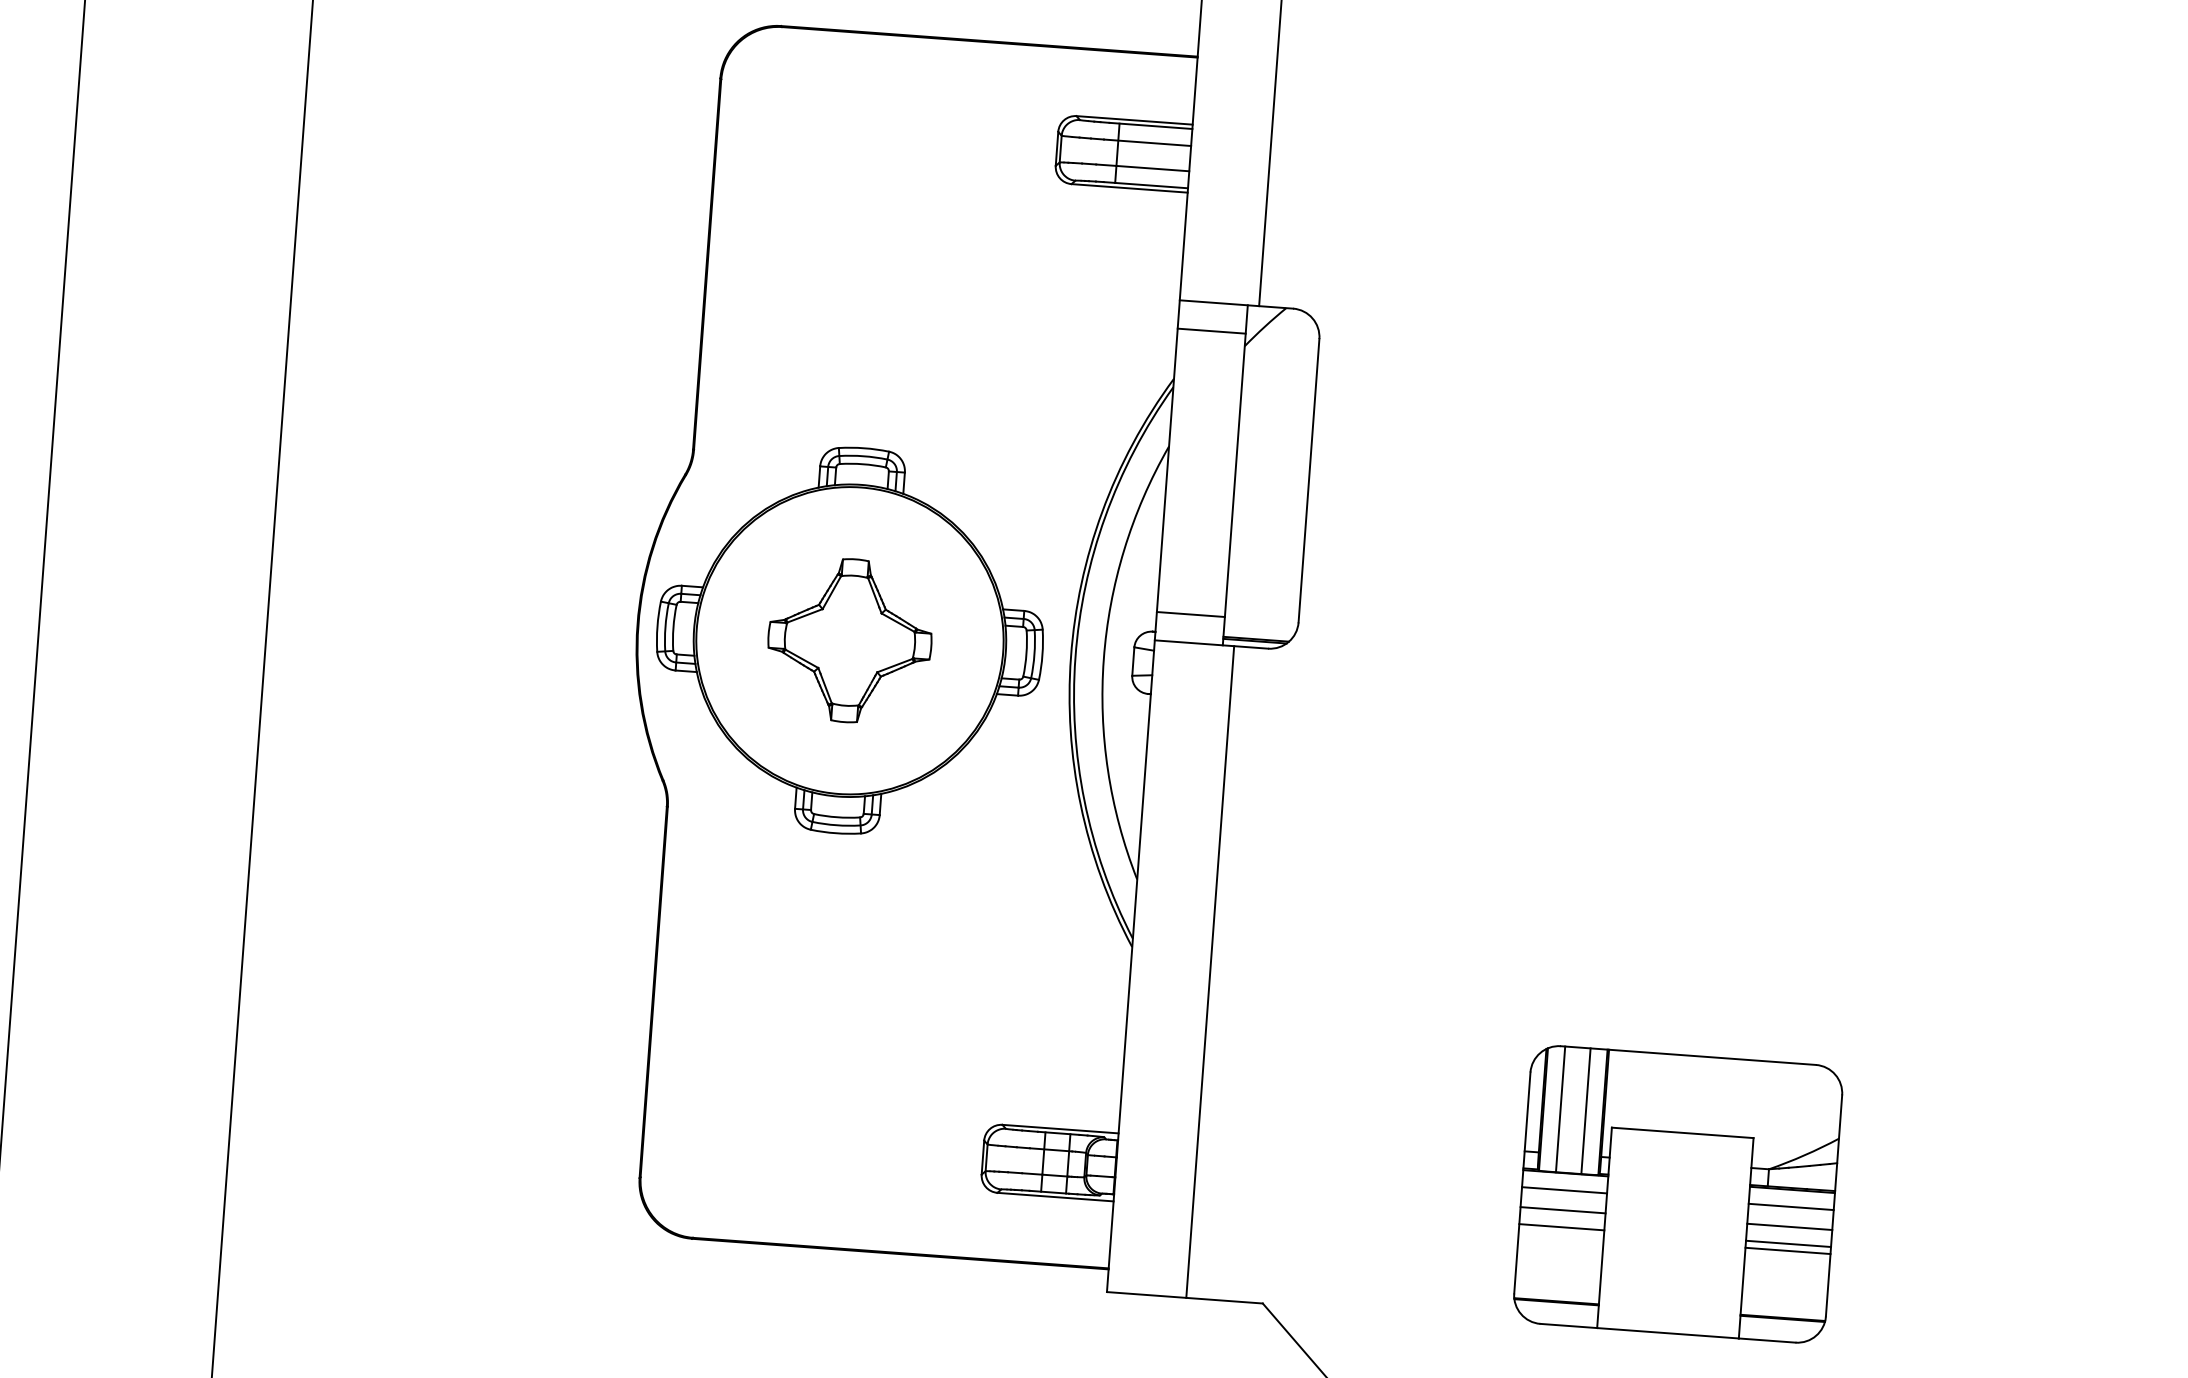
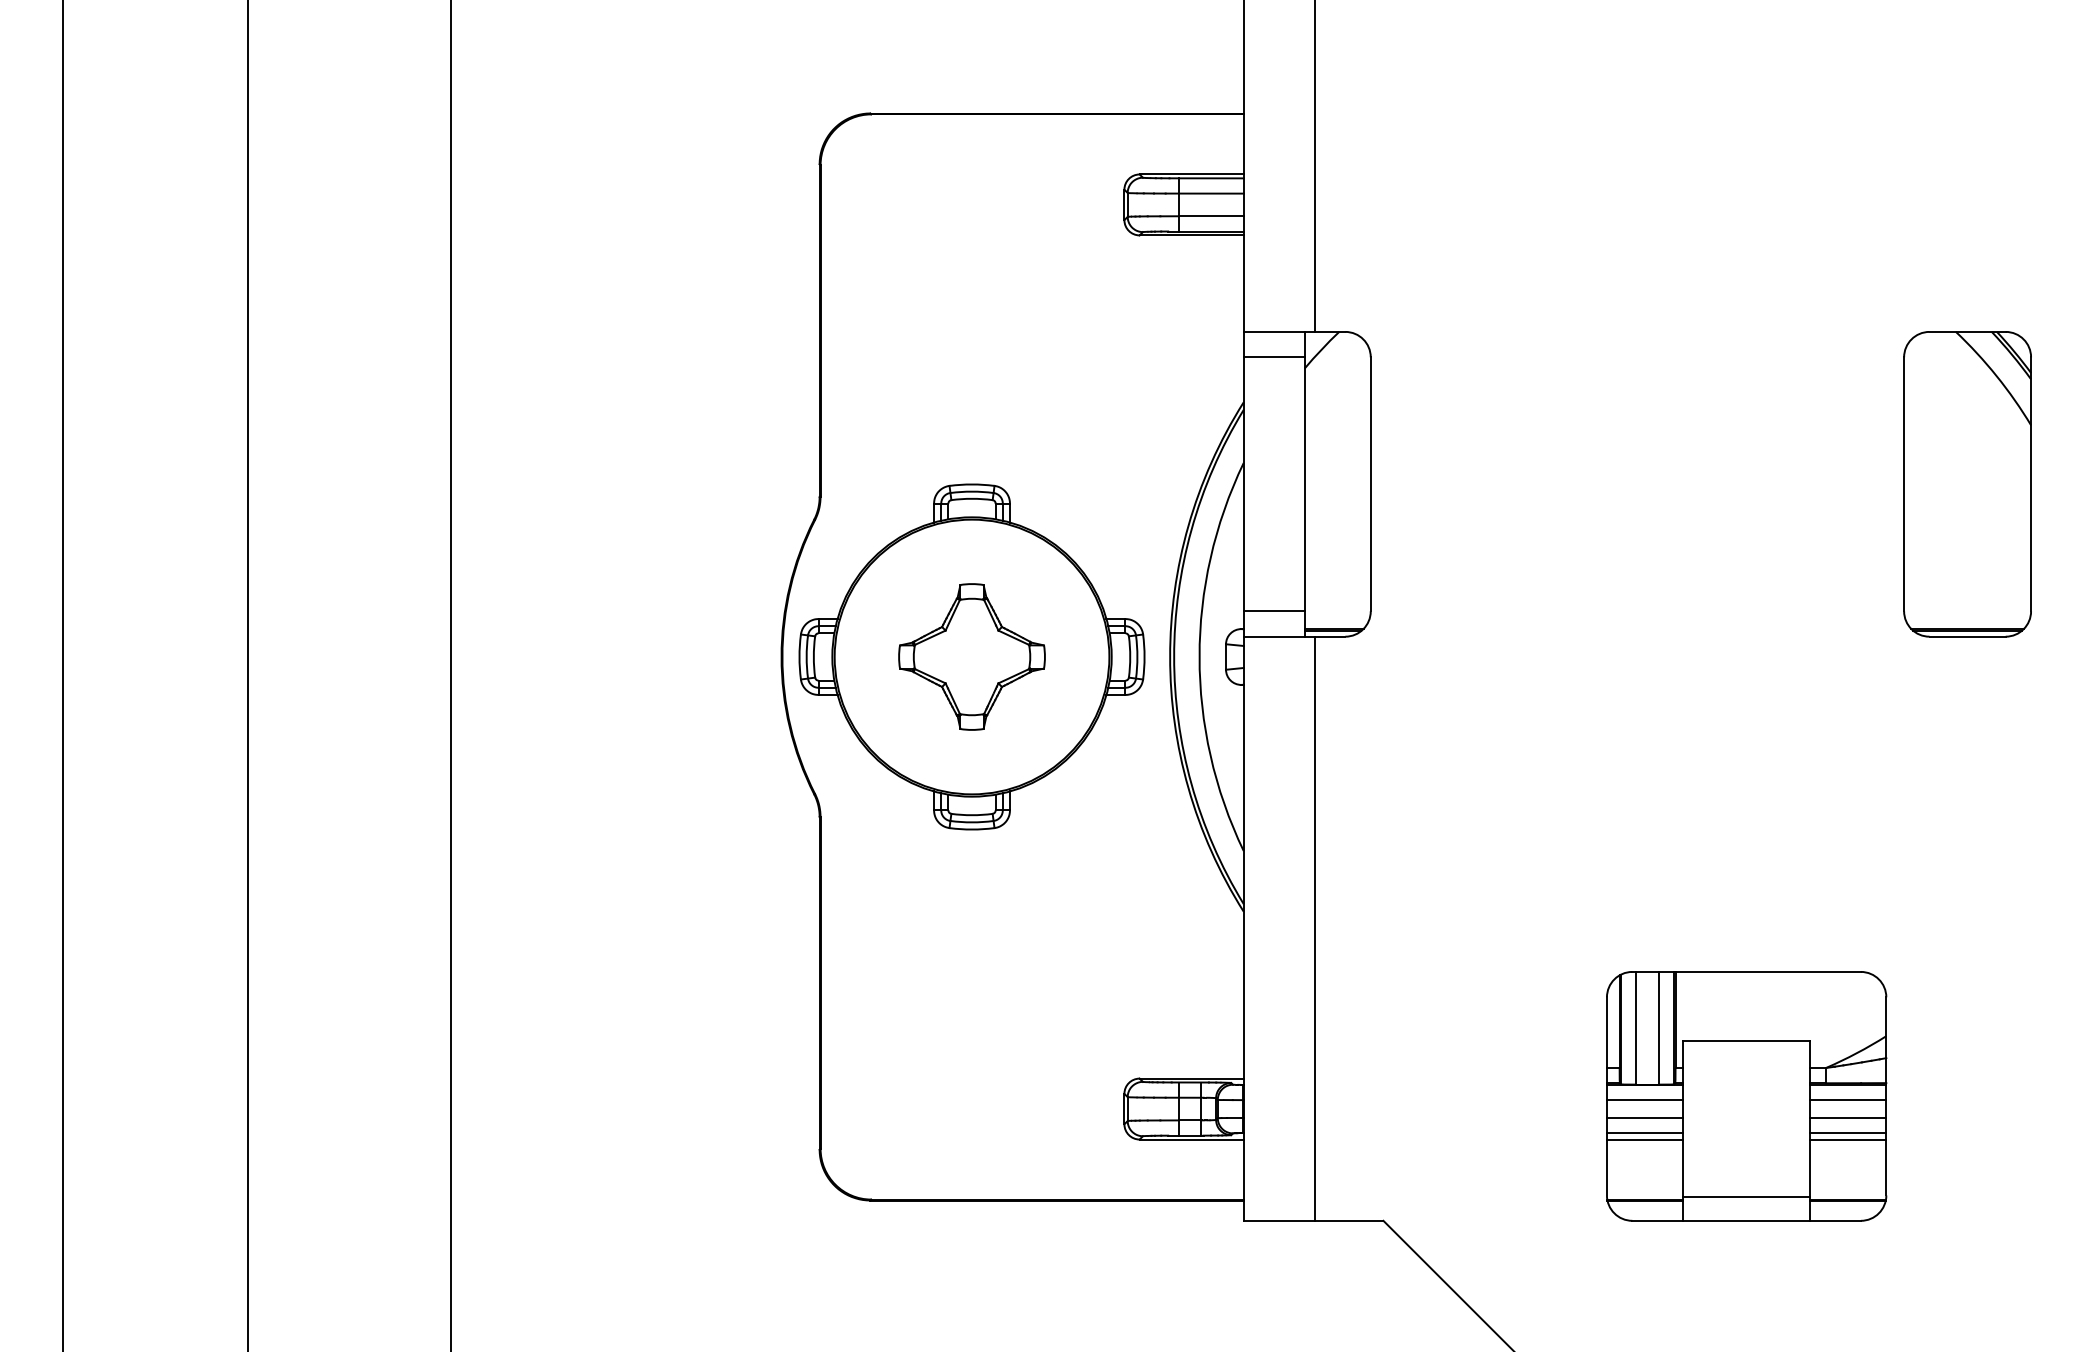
part: (1974, 529) -> (1967, 484), added
line: (1560, 1234) -> (1644, 1139), added
line: (1669, 1306) -> (1746, 1196), added

